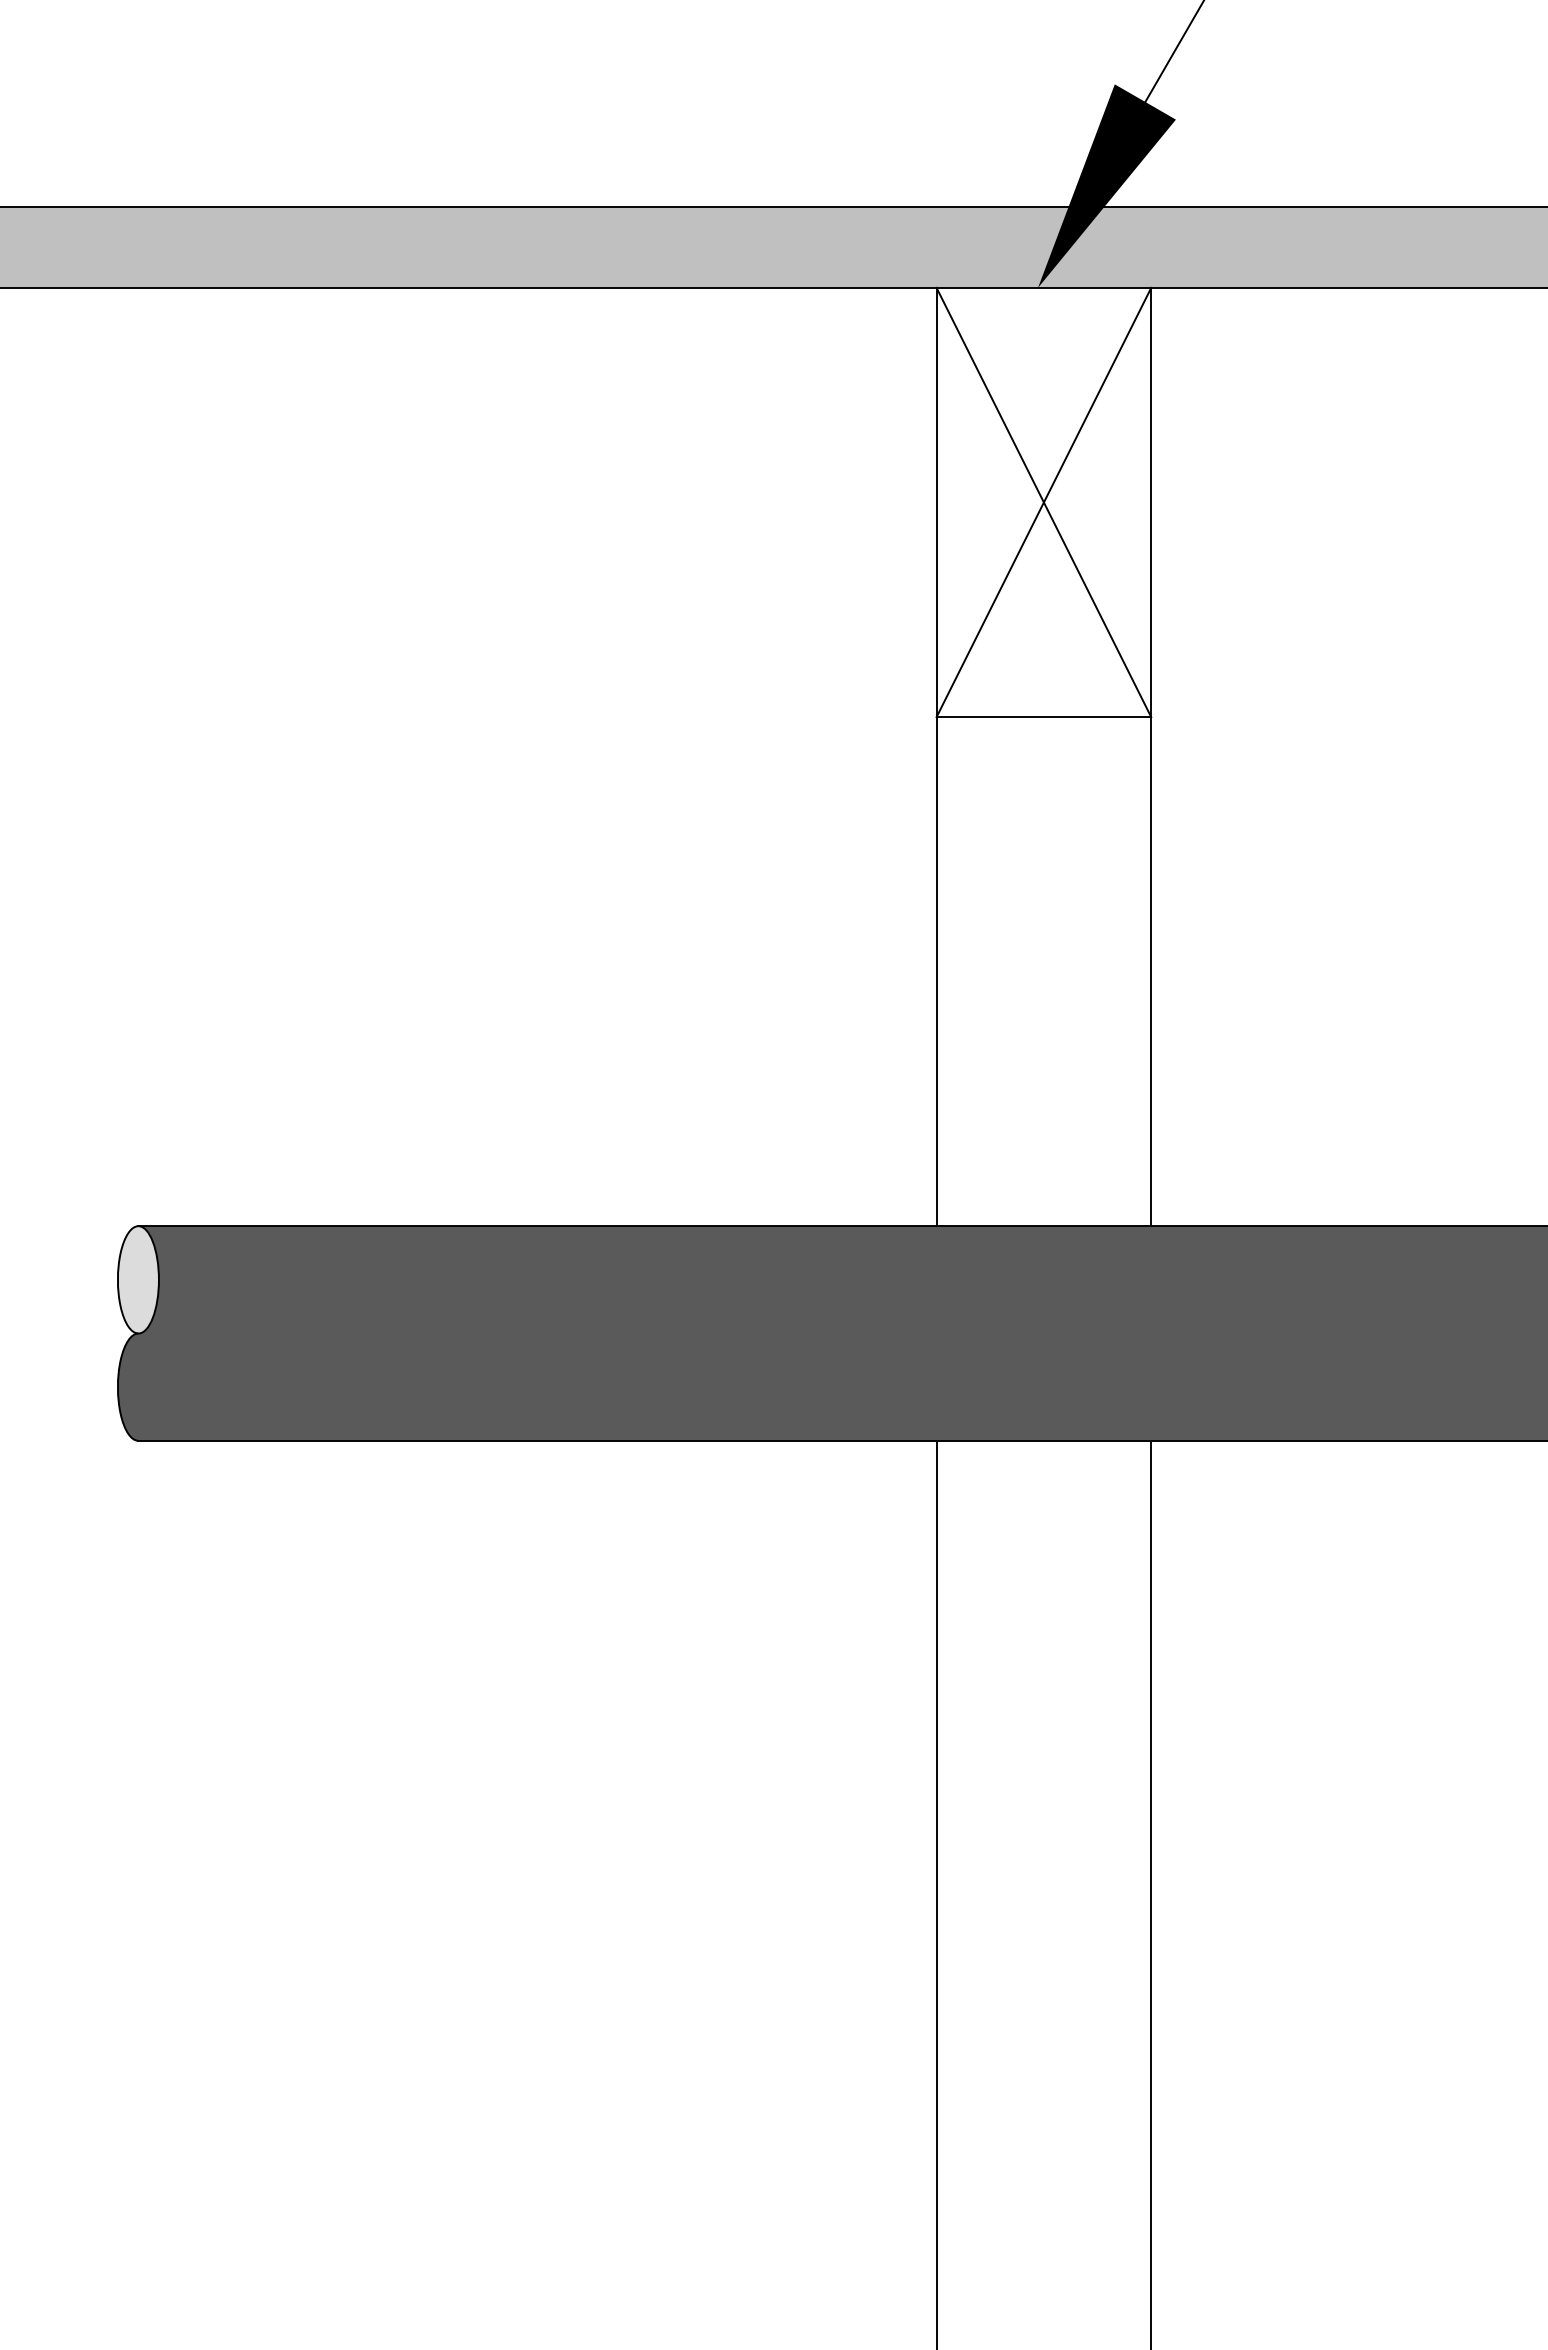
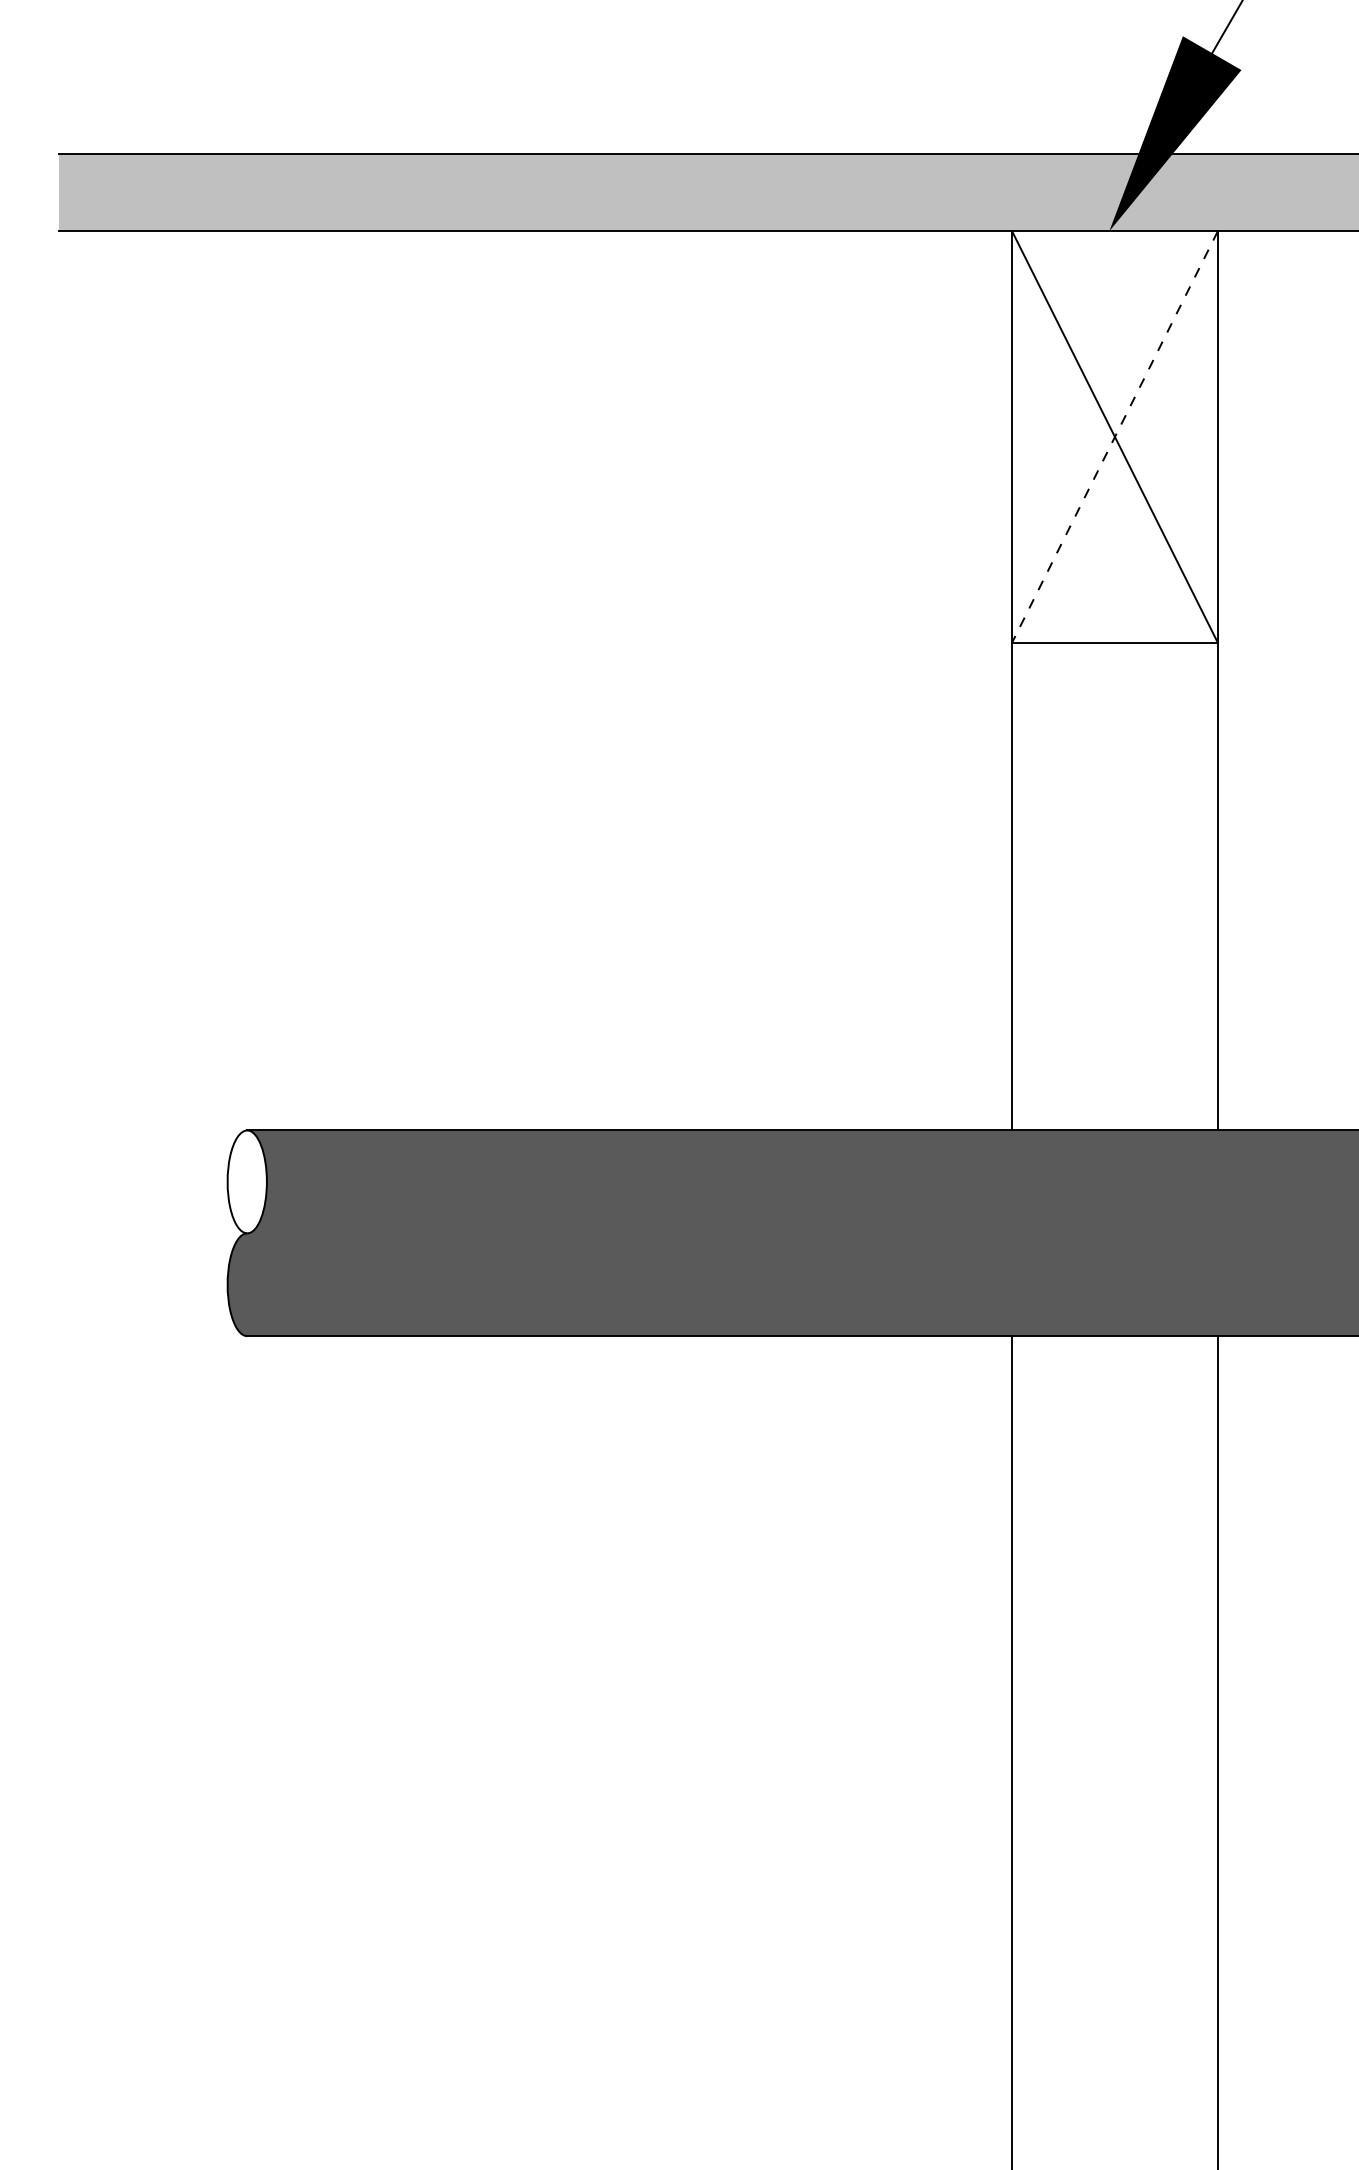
line: (1043, 502) -> (1114, 436), solid -> dashed
fill: (137, 1279) -> (246, 1181), removed

